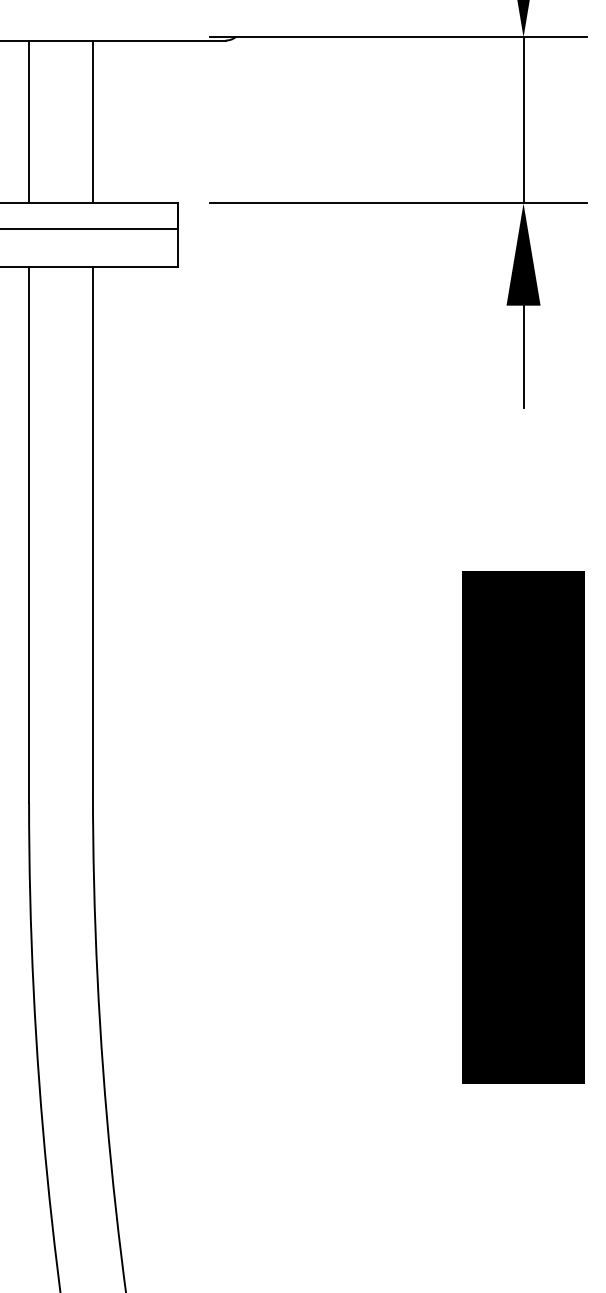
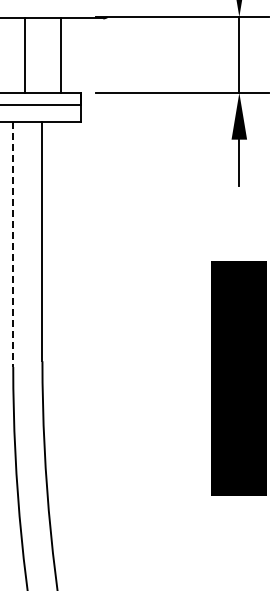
line: (29, 121) -> (25, 55), moved
line: (93, 121) -> (61, 55), moved
line: (29, 537) -> (13, 245), solid -> dashed

